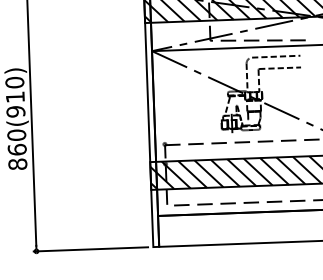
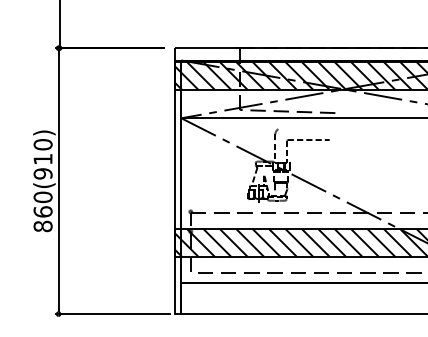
line: (276, 56) -> (305, 128), removed

